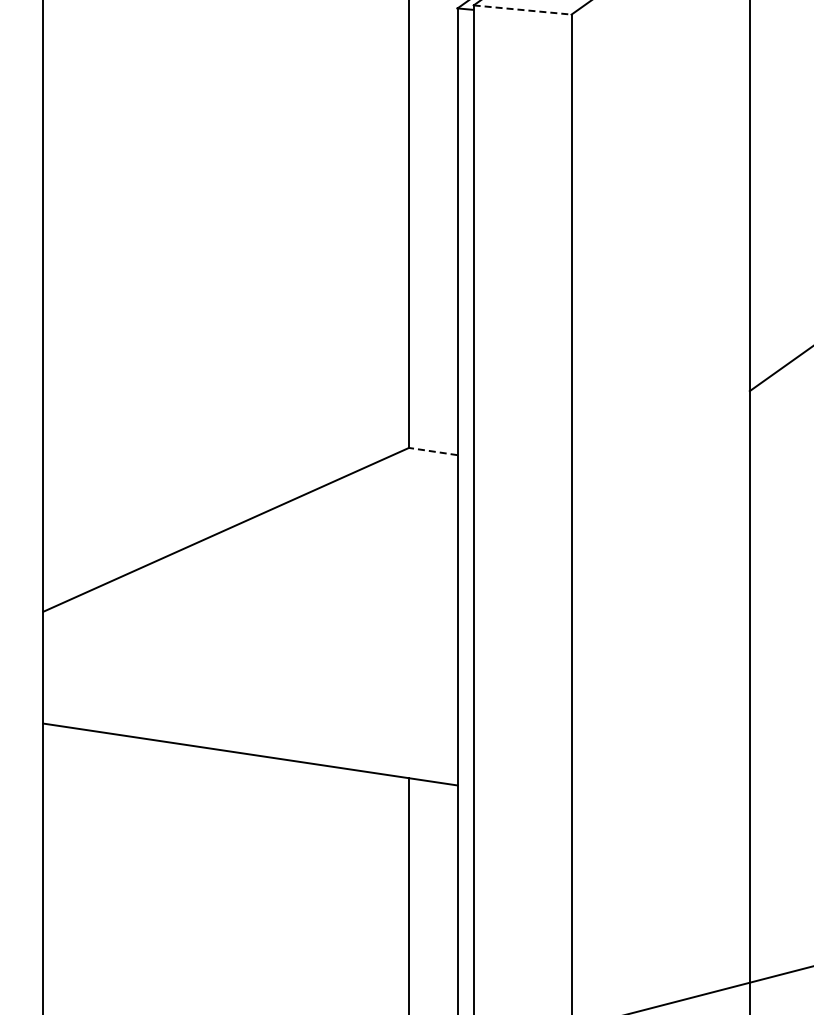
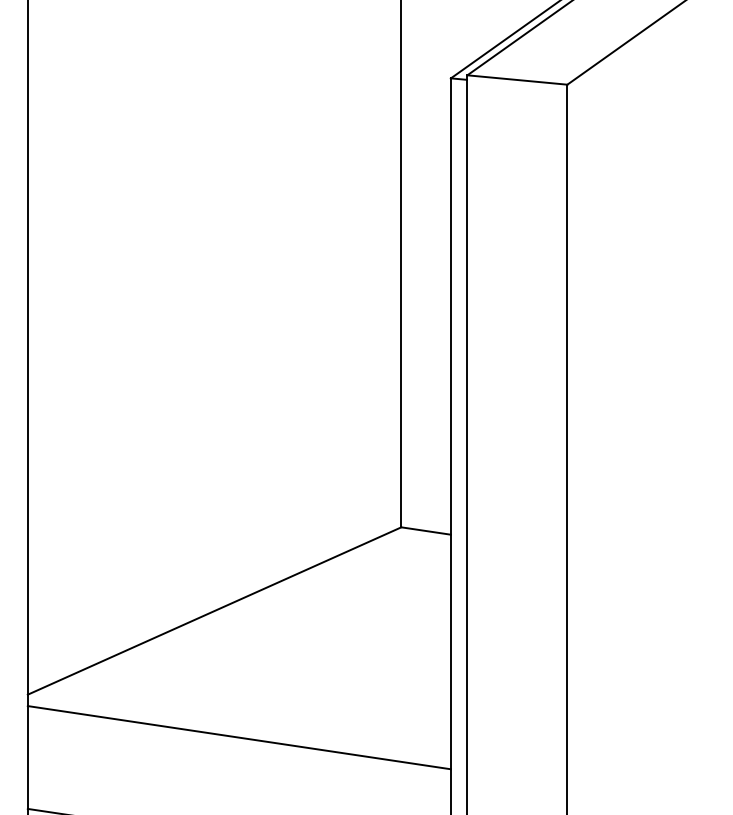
line: (523, 10) -> (518, 80), dashed -> solid
line: (433, 451) -> (426, 530), dashed -> solid
line: (250, 653) -> (239, 737), added

